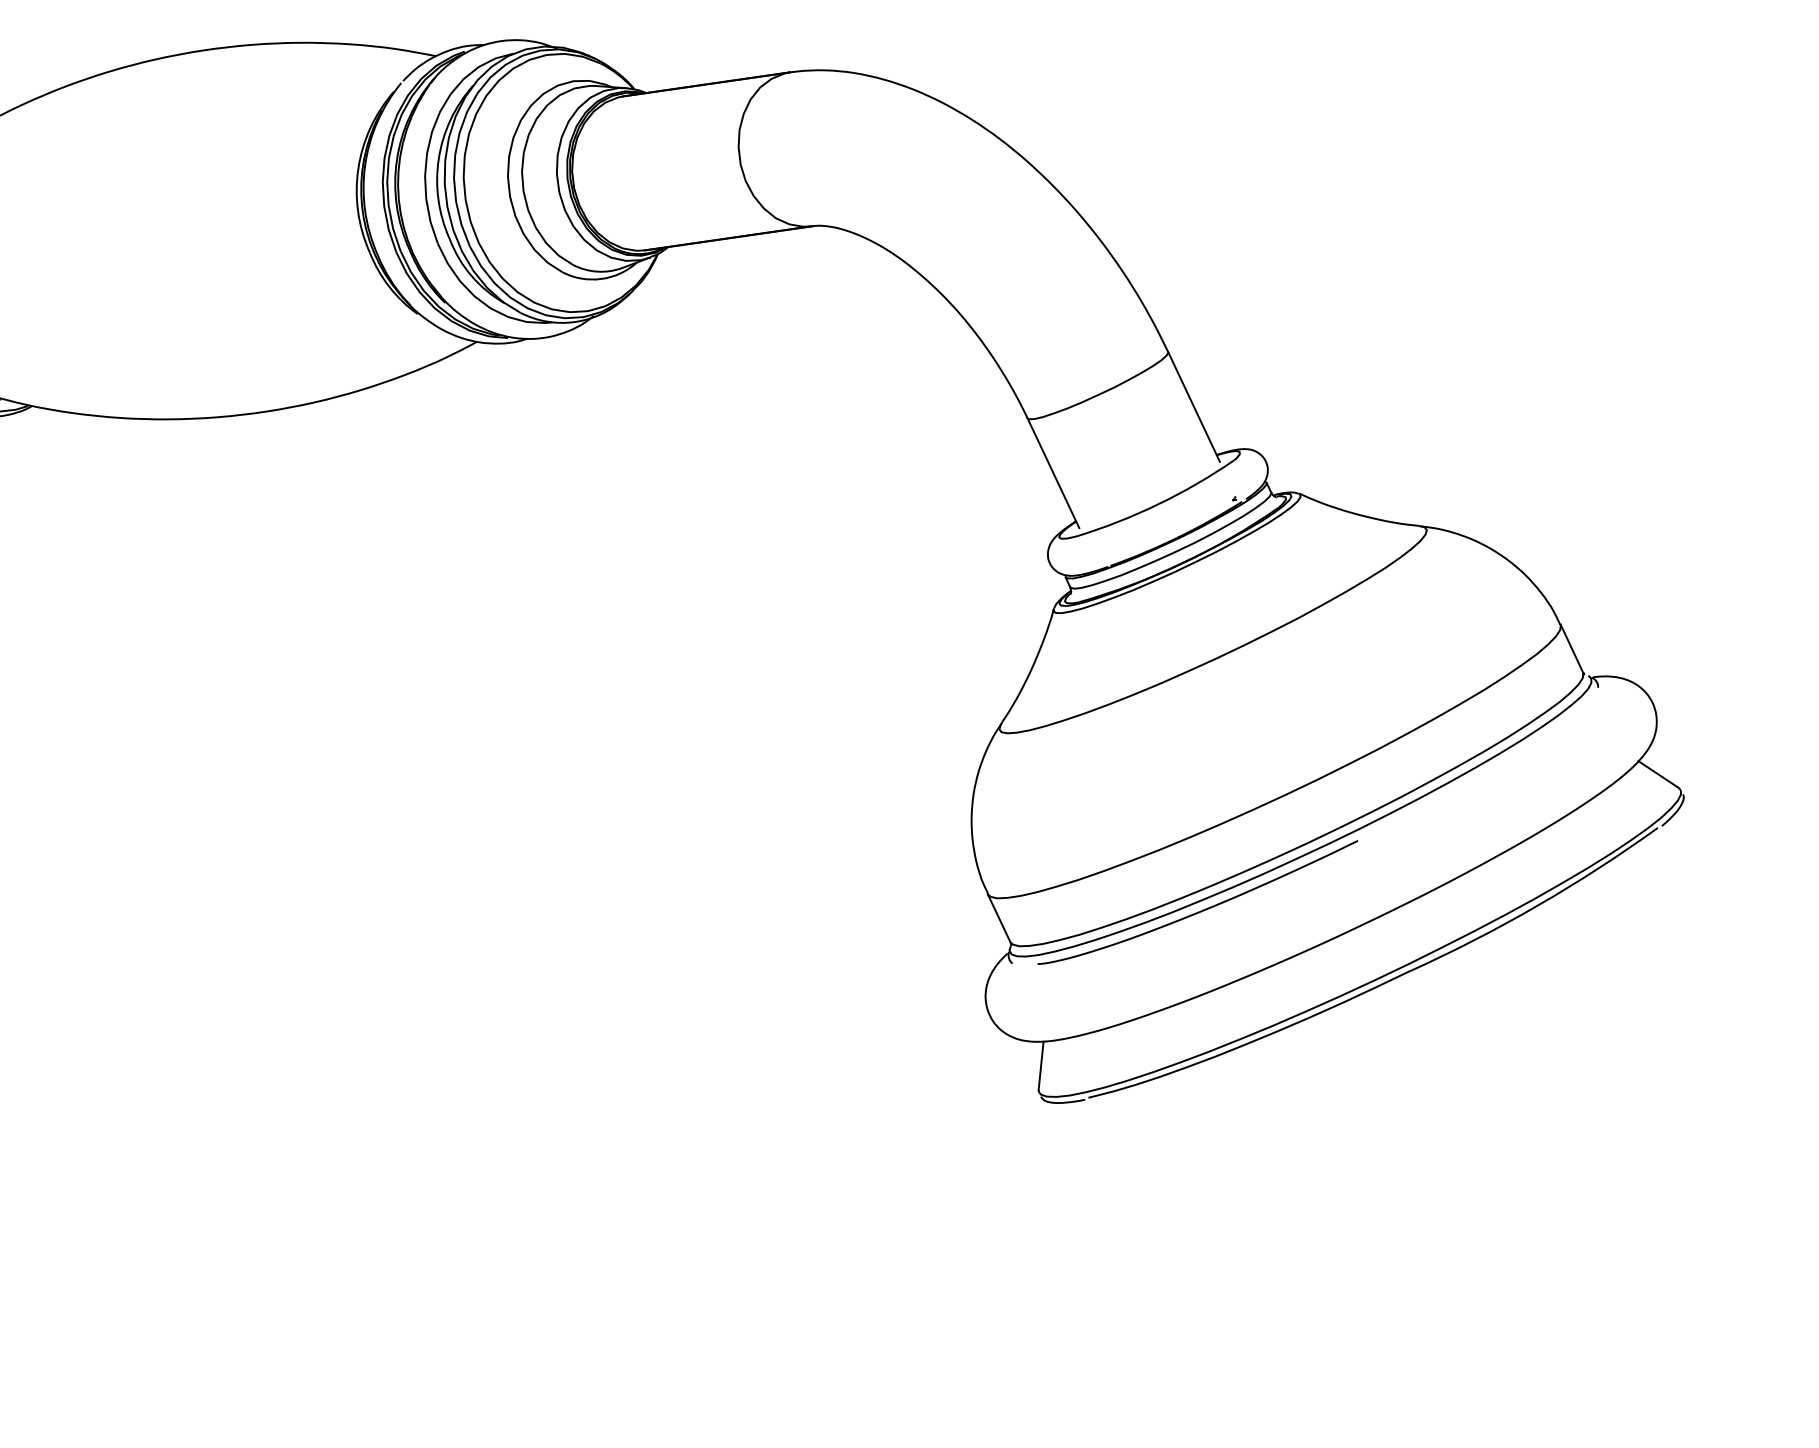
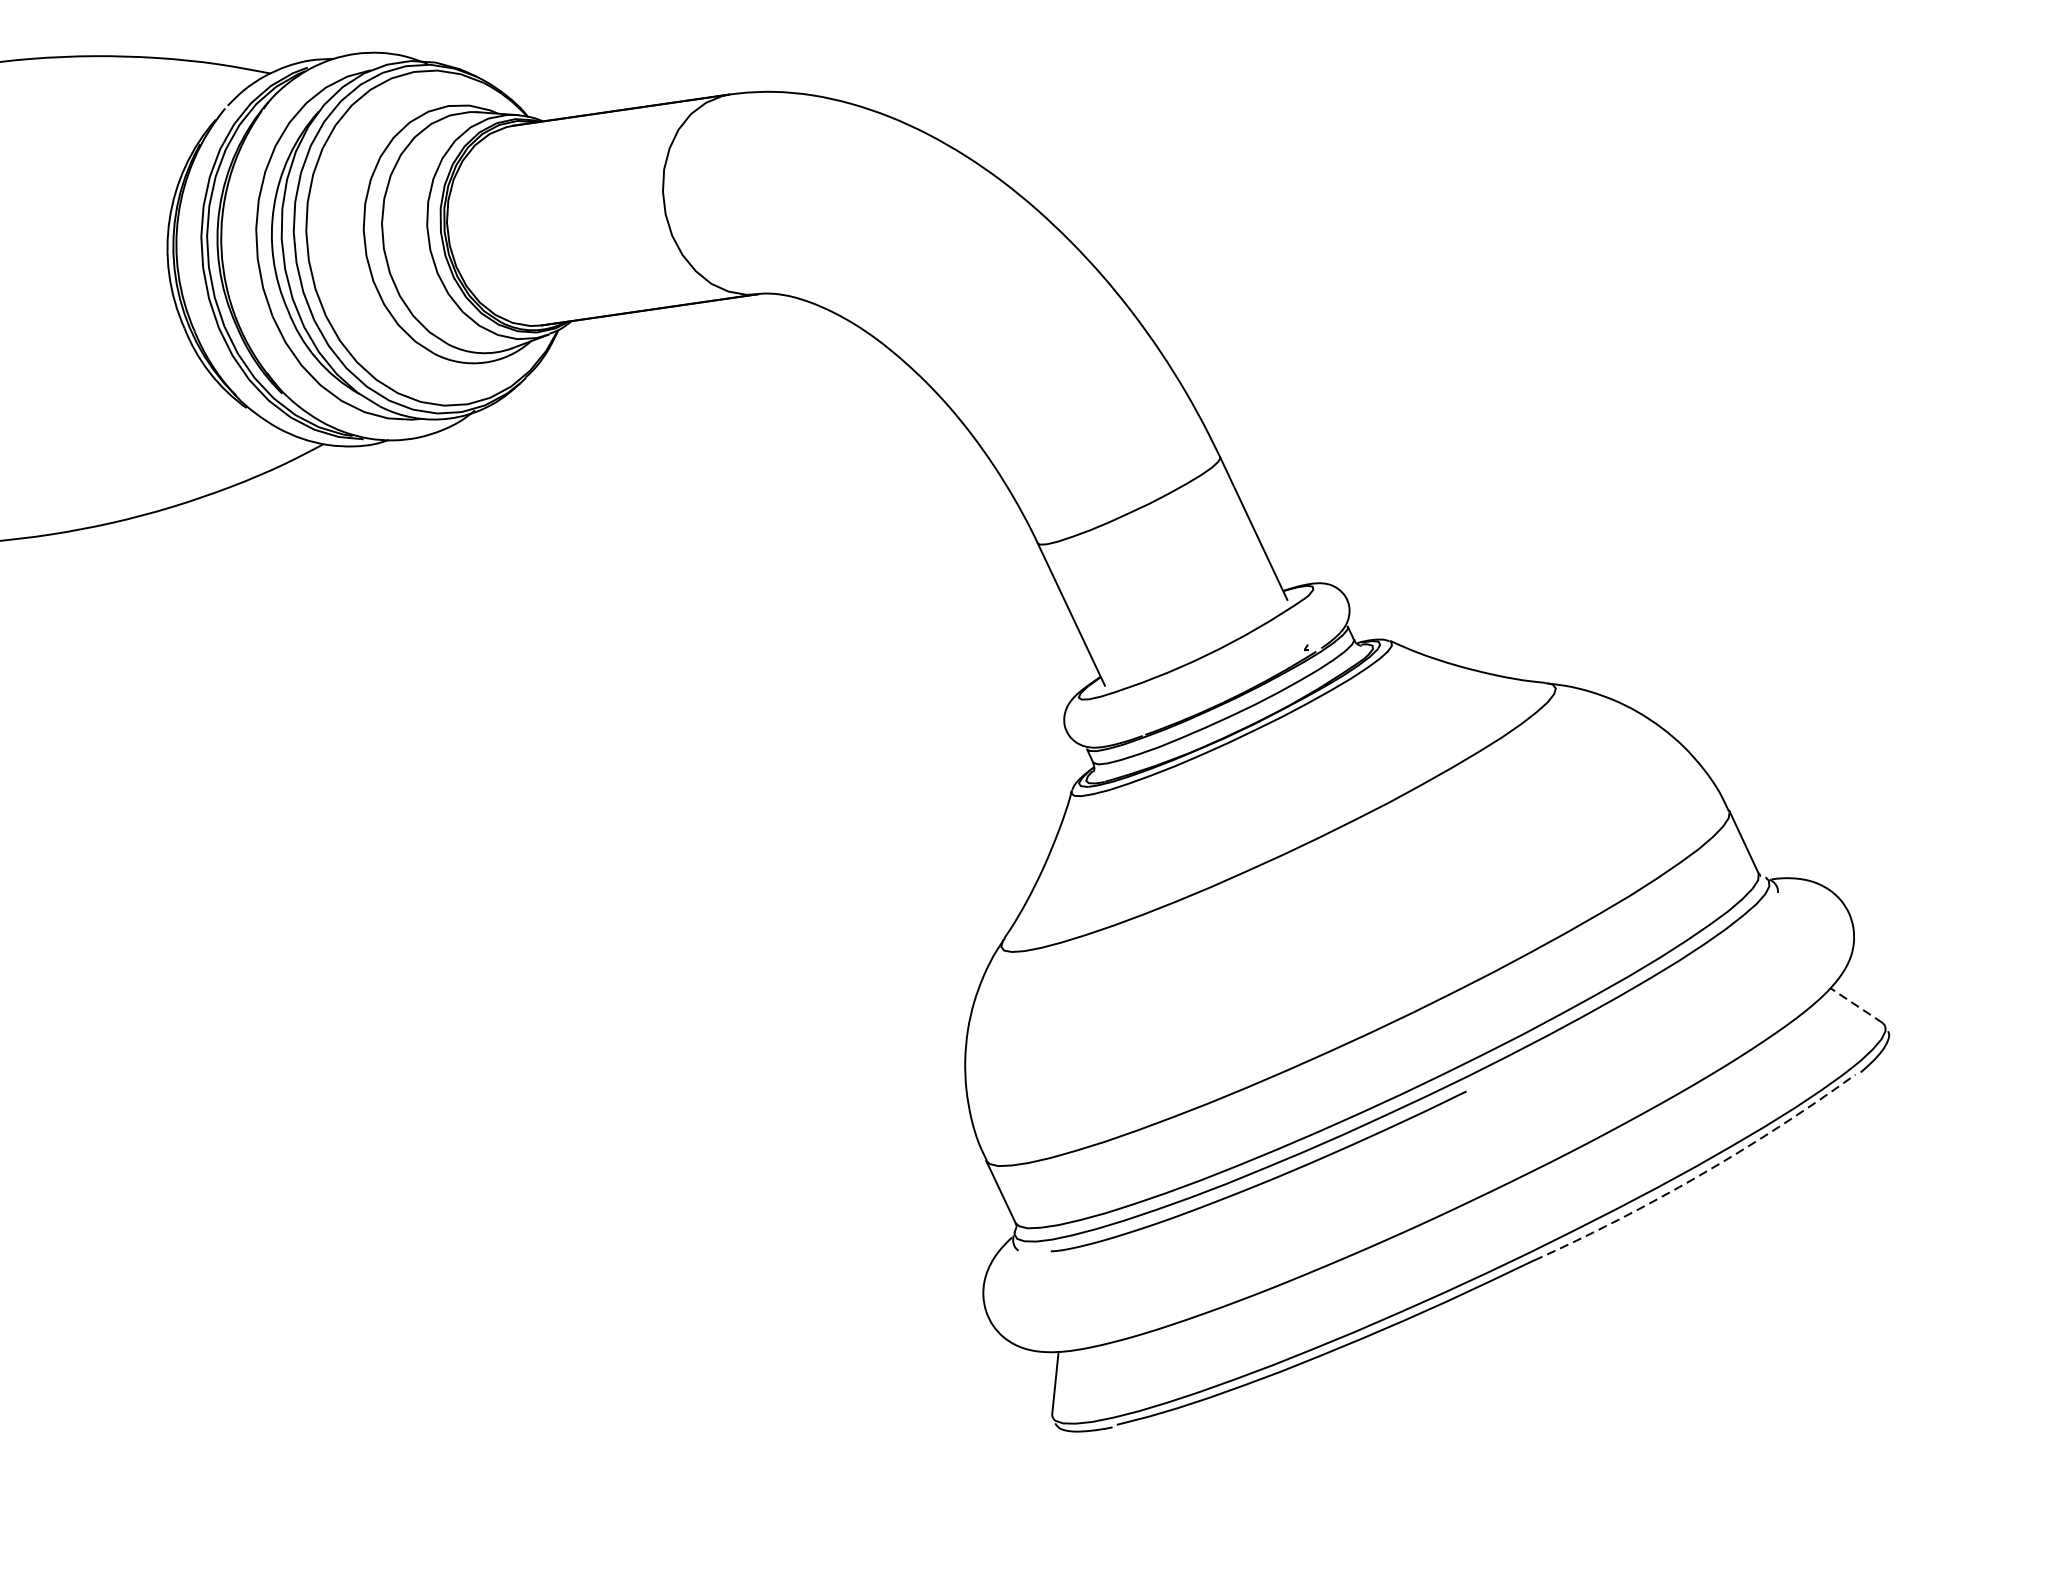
line: (1658, 774) -> (1856, 1005), solid -> dashed
arc: (1537, 905) -> (1699, 1175), solid -> dashed

